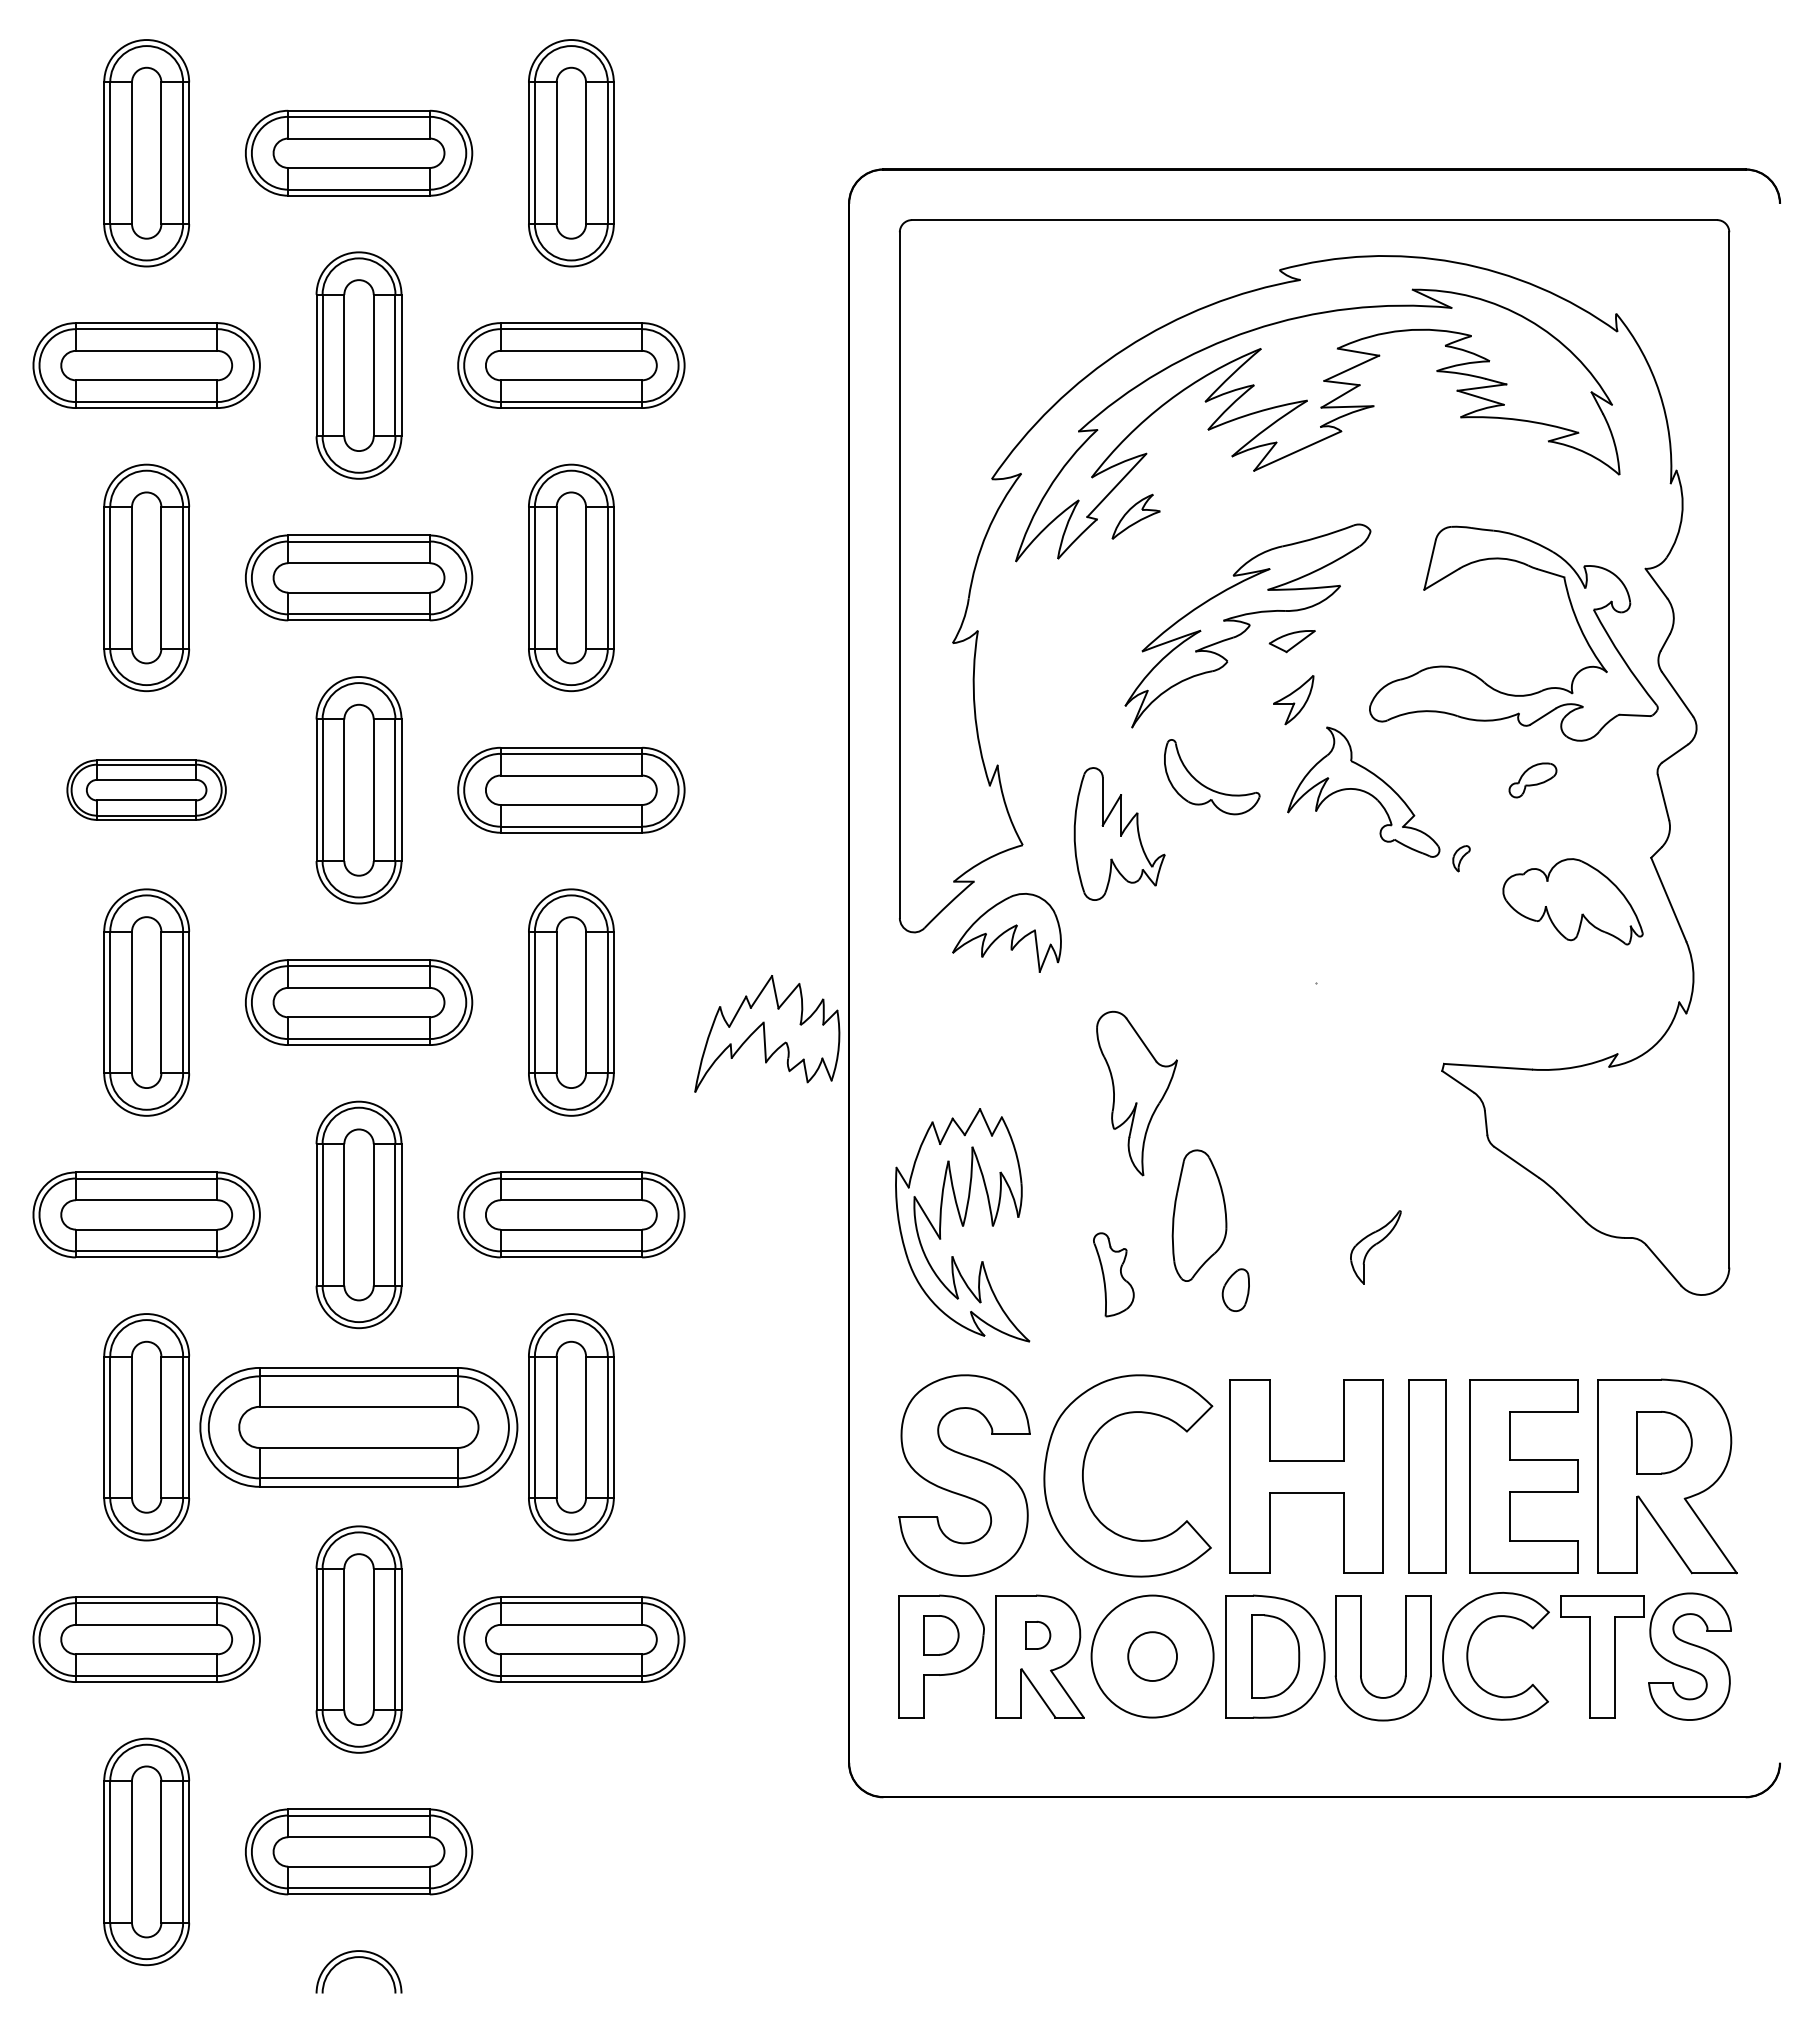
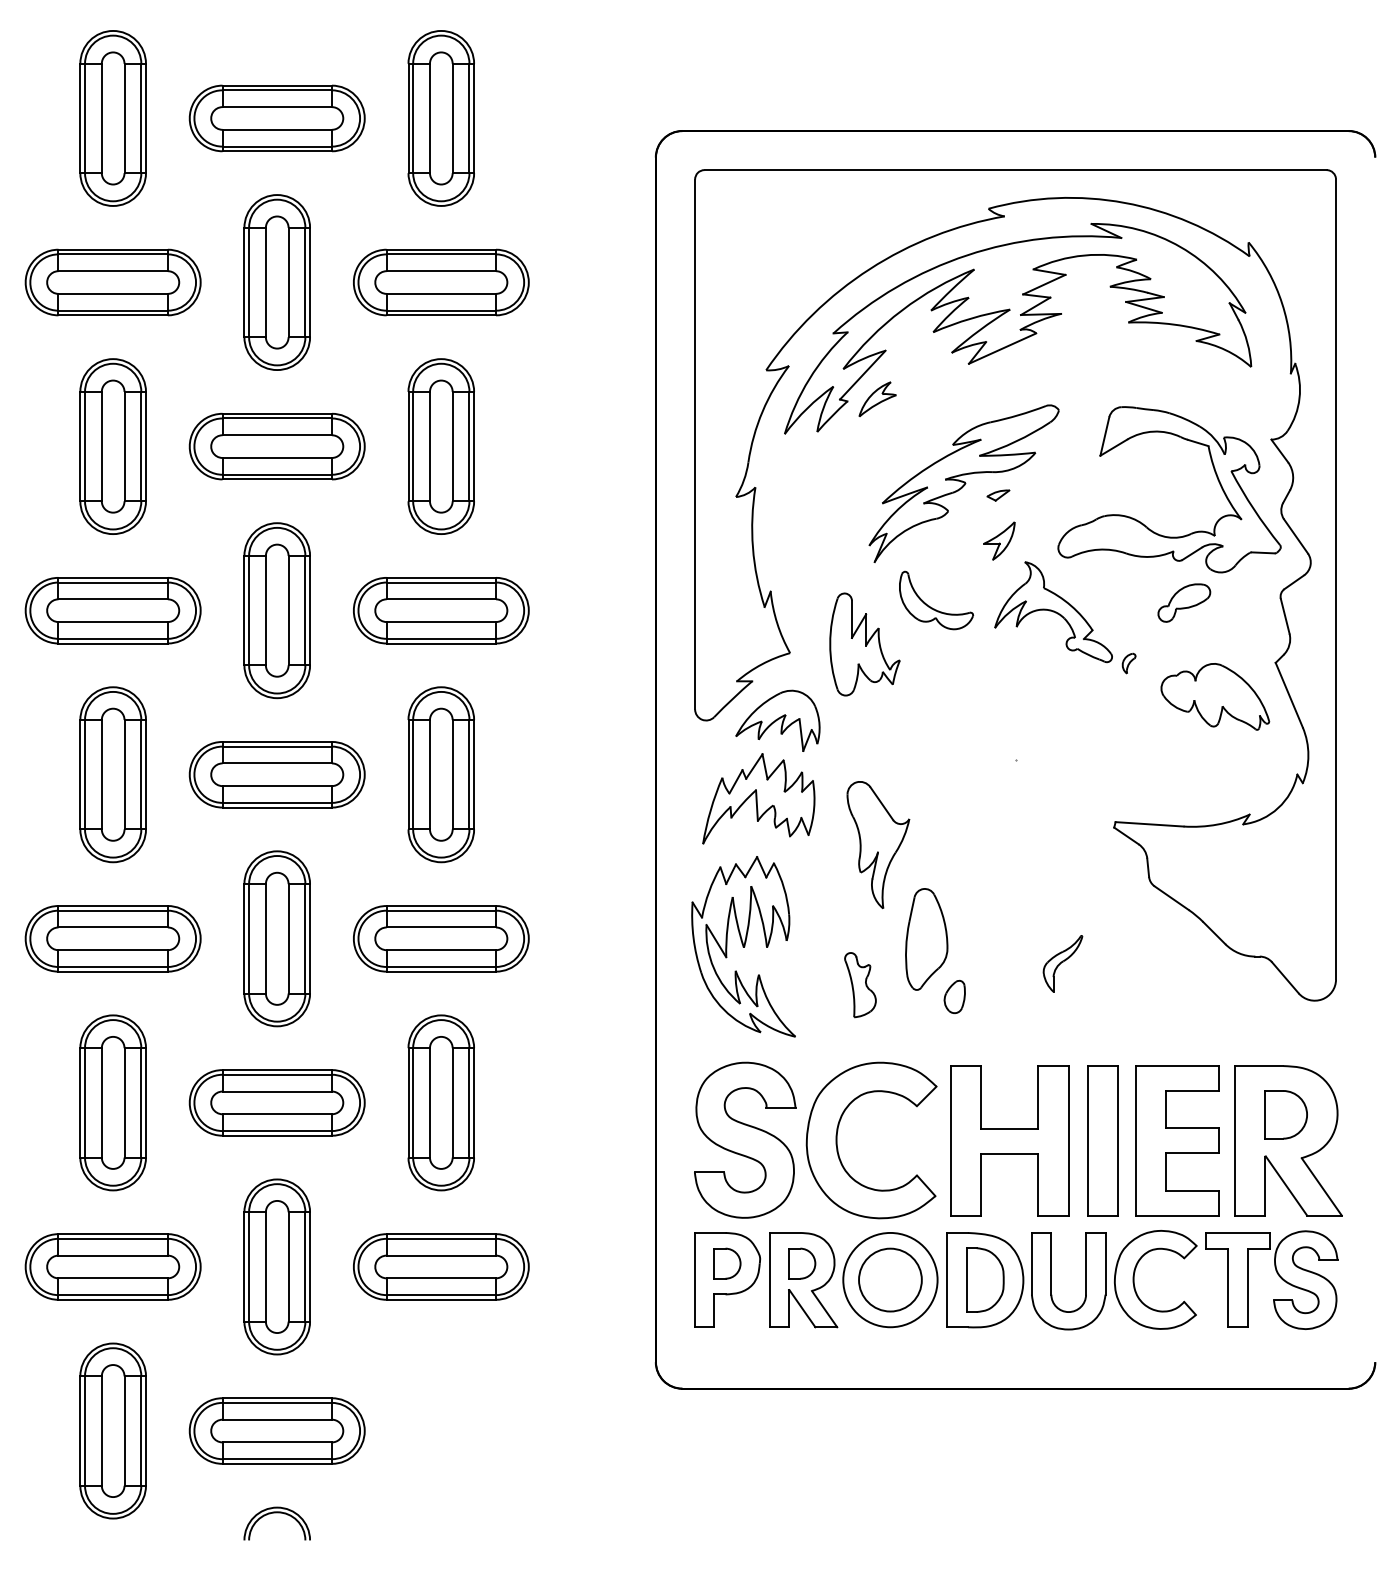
part: (1292, 640) -> (998, 494), size x0.62
part: (1532, 780) -> (1183, 603), size x1.43
part: (146, 789) -> (113, 610), size x1.43
part: (767, 1033) -> (758, 798), moved
part: (359, 1426) -> (277, 1102), size x0.71
part: (1038, 1635) -> (802, 1263), size x1.43
circle: (1152, 1656) -> (890, 1280), size x1.67

